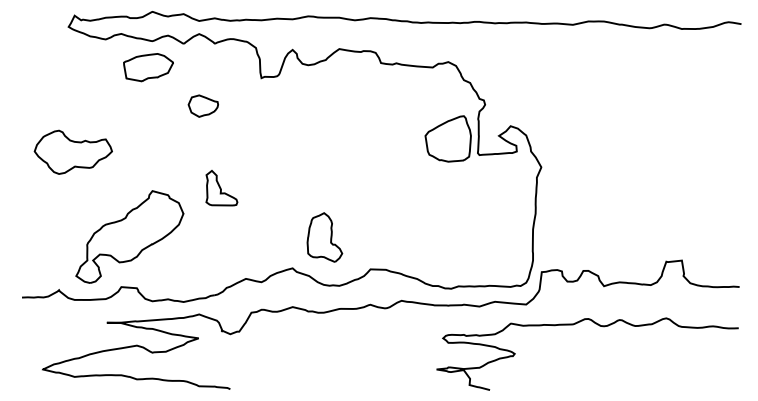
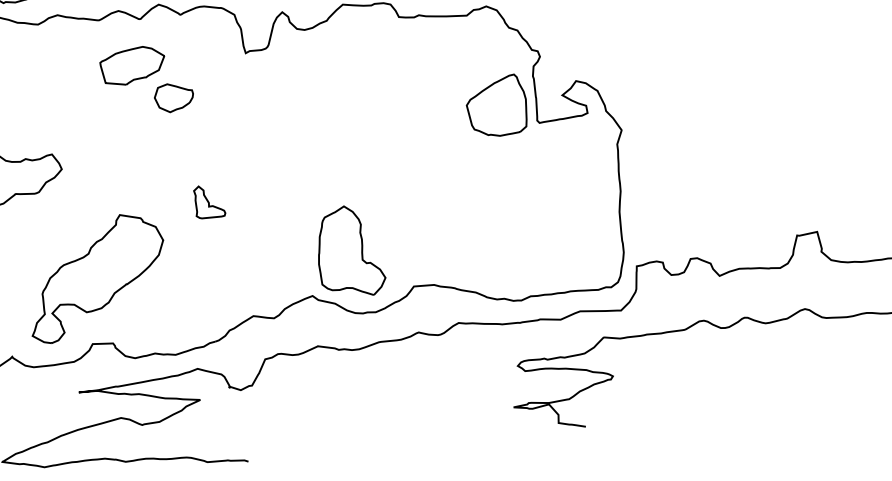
part: (148, 67) -> (132, 65), moved
part: (221, 187) -> (208, 200), size x0.71
part: (324, 237) -> (349, 251), size x1.43

